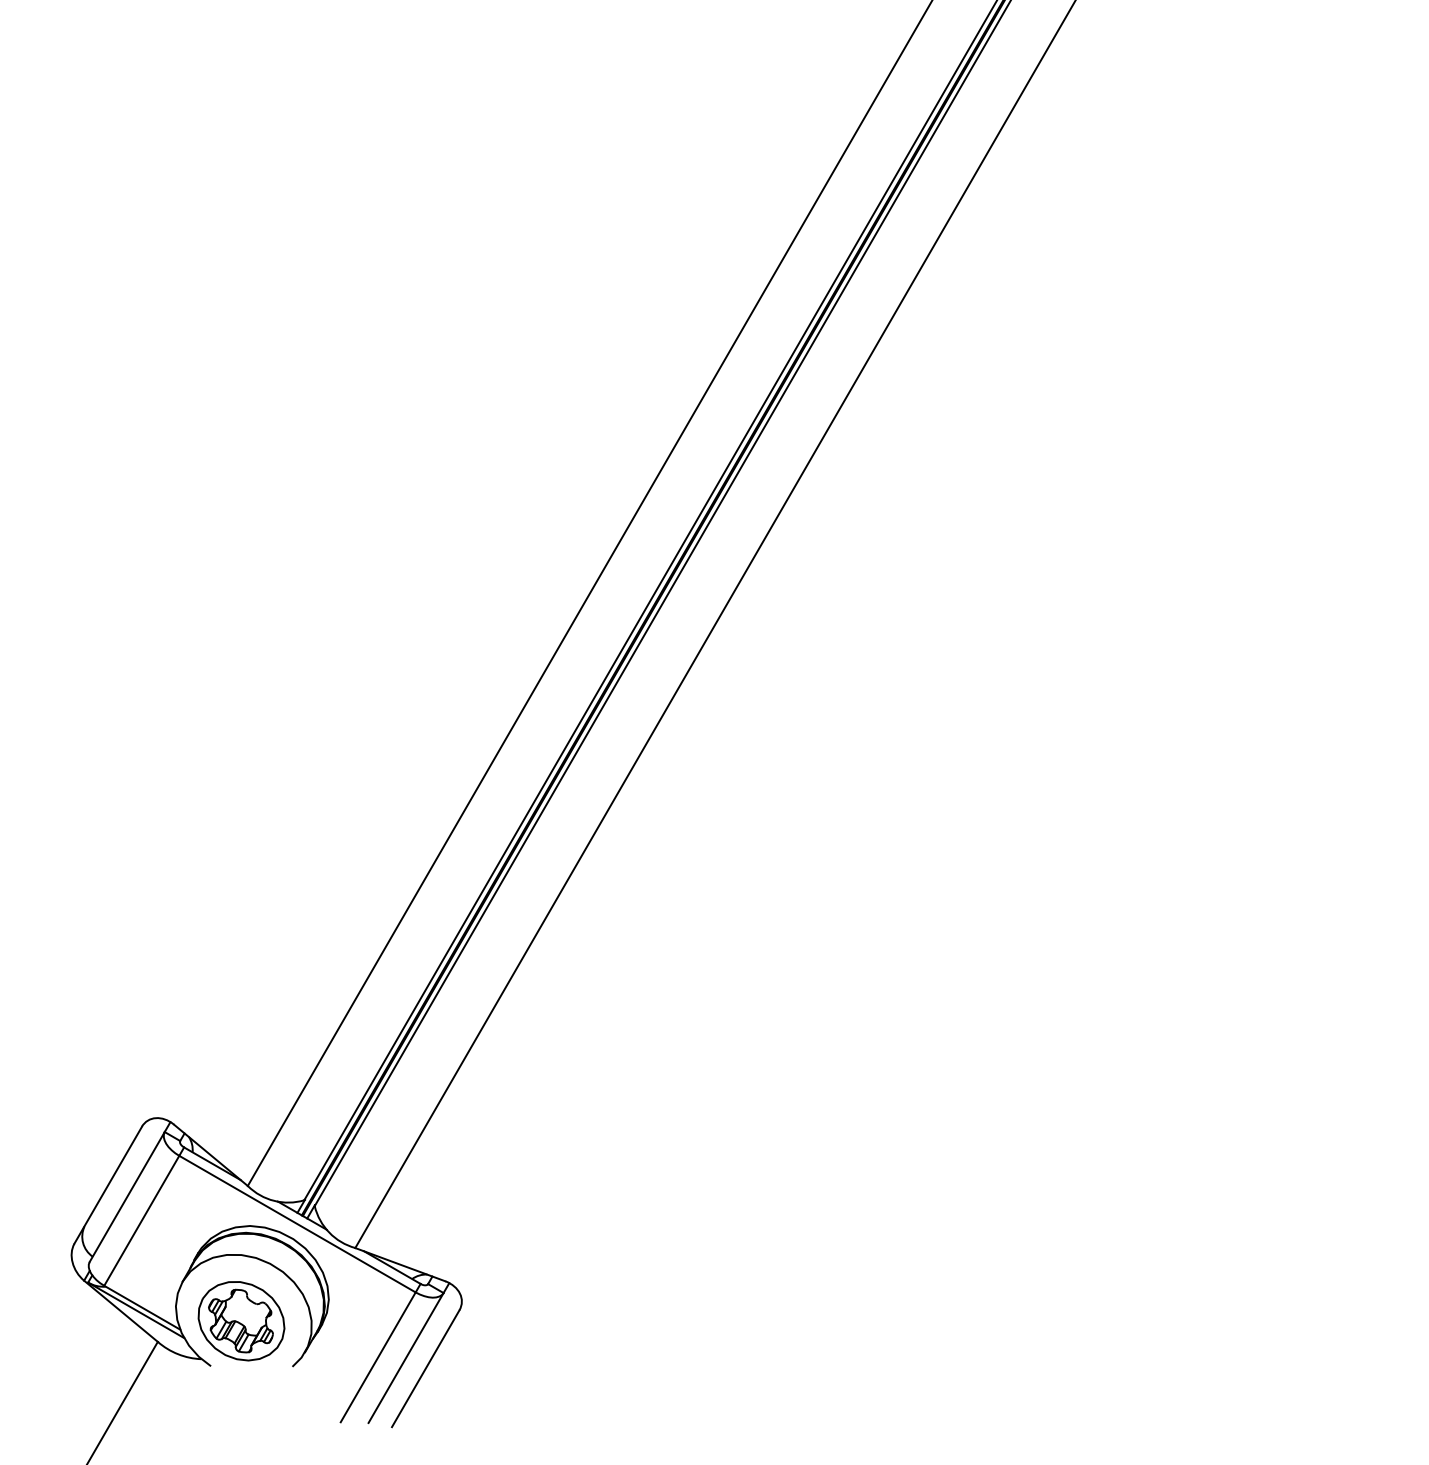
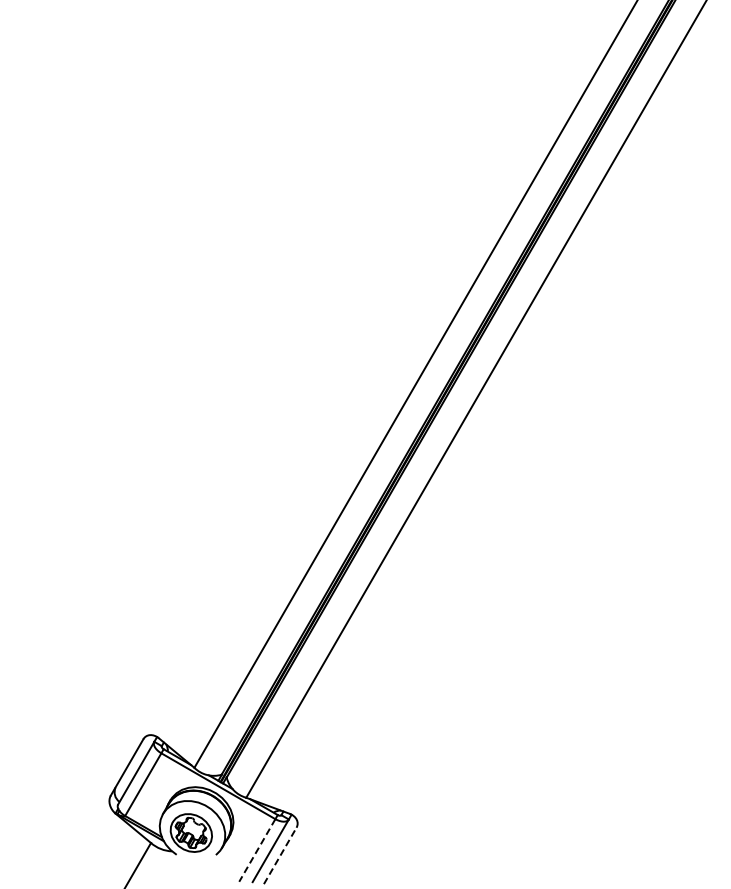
line: (378, 1357) -> (257, 850), solid -> dashed
line: (426, 1367) -> (280, 855), solid -> dashed

